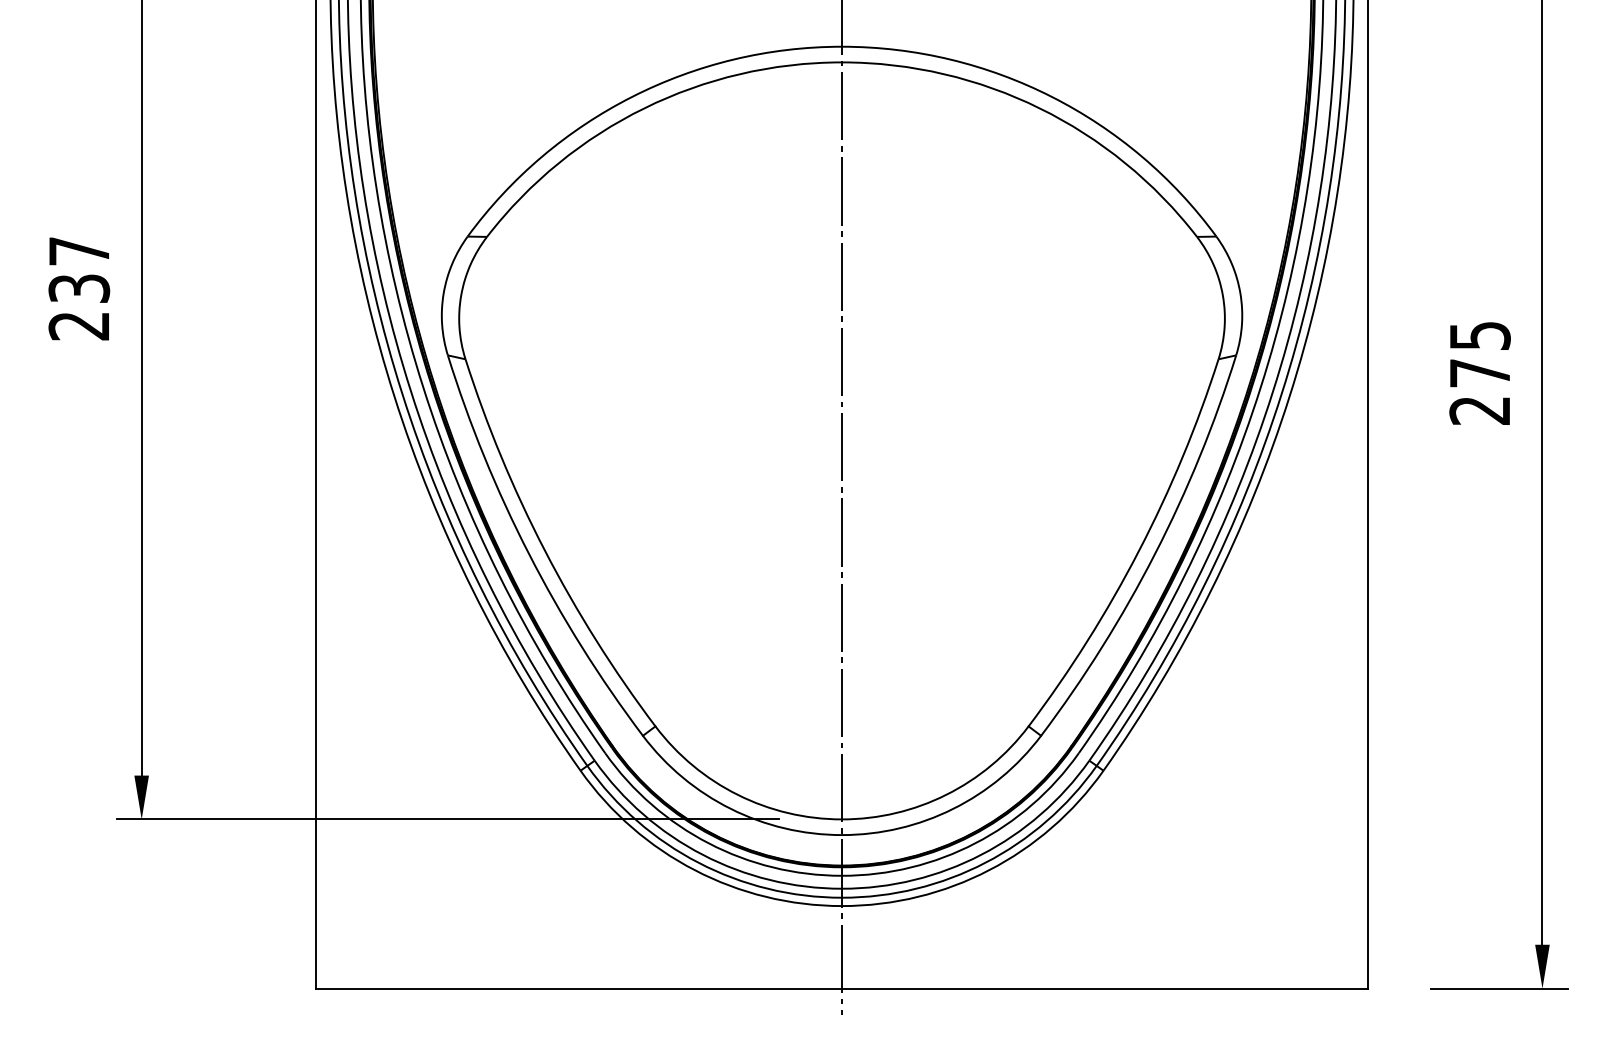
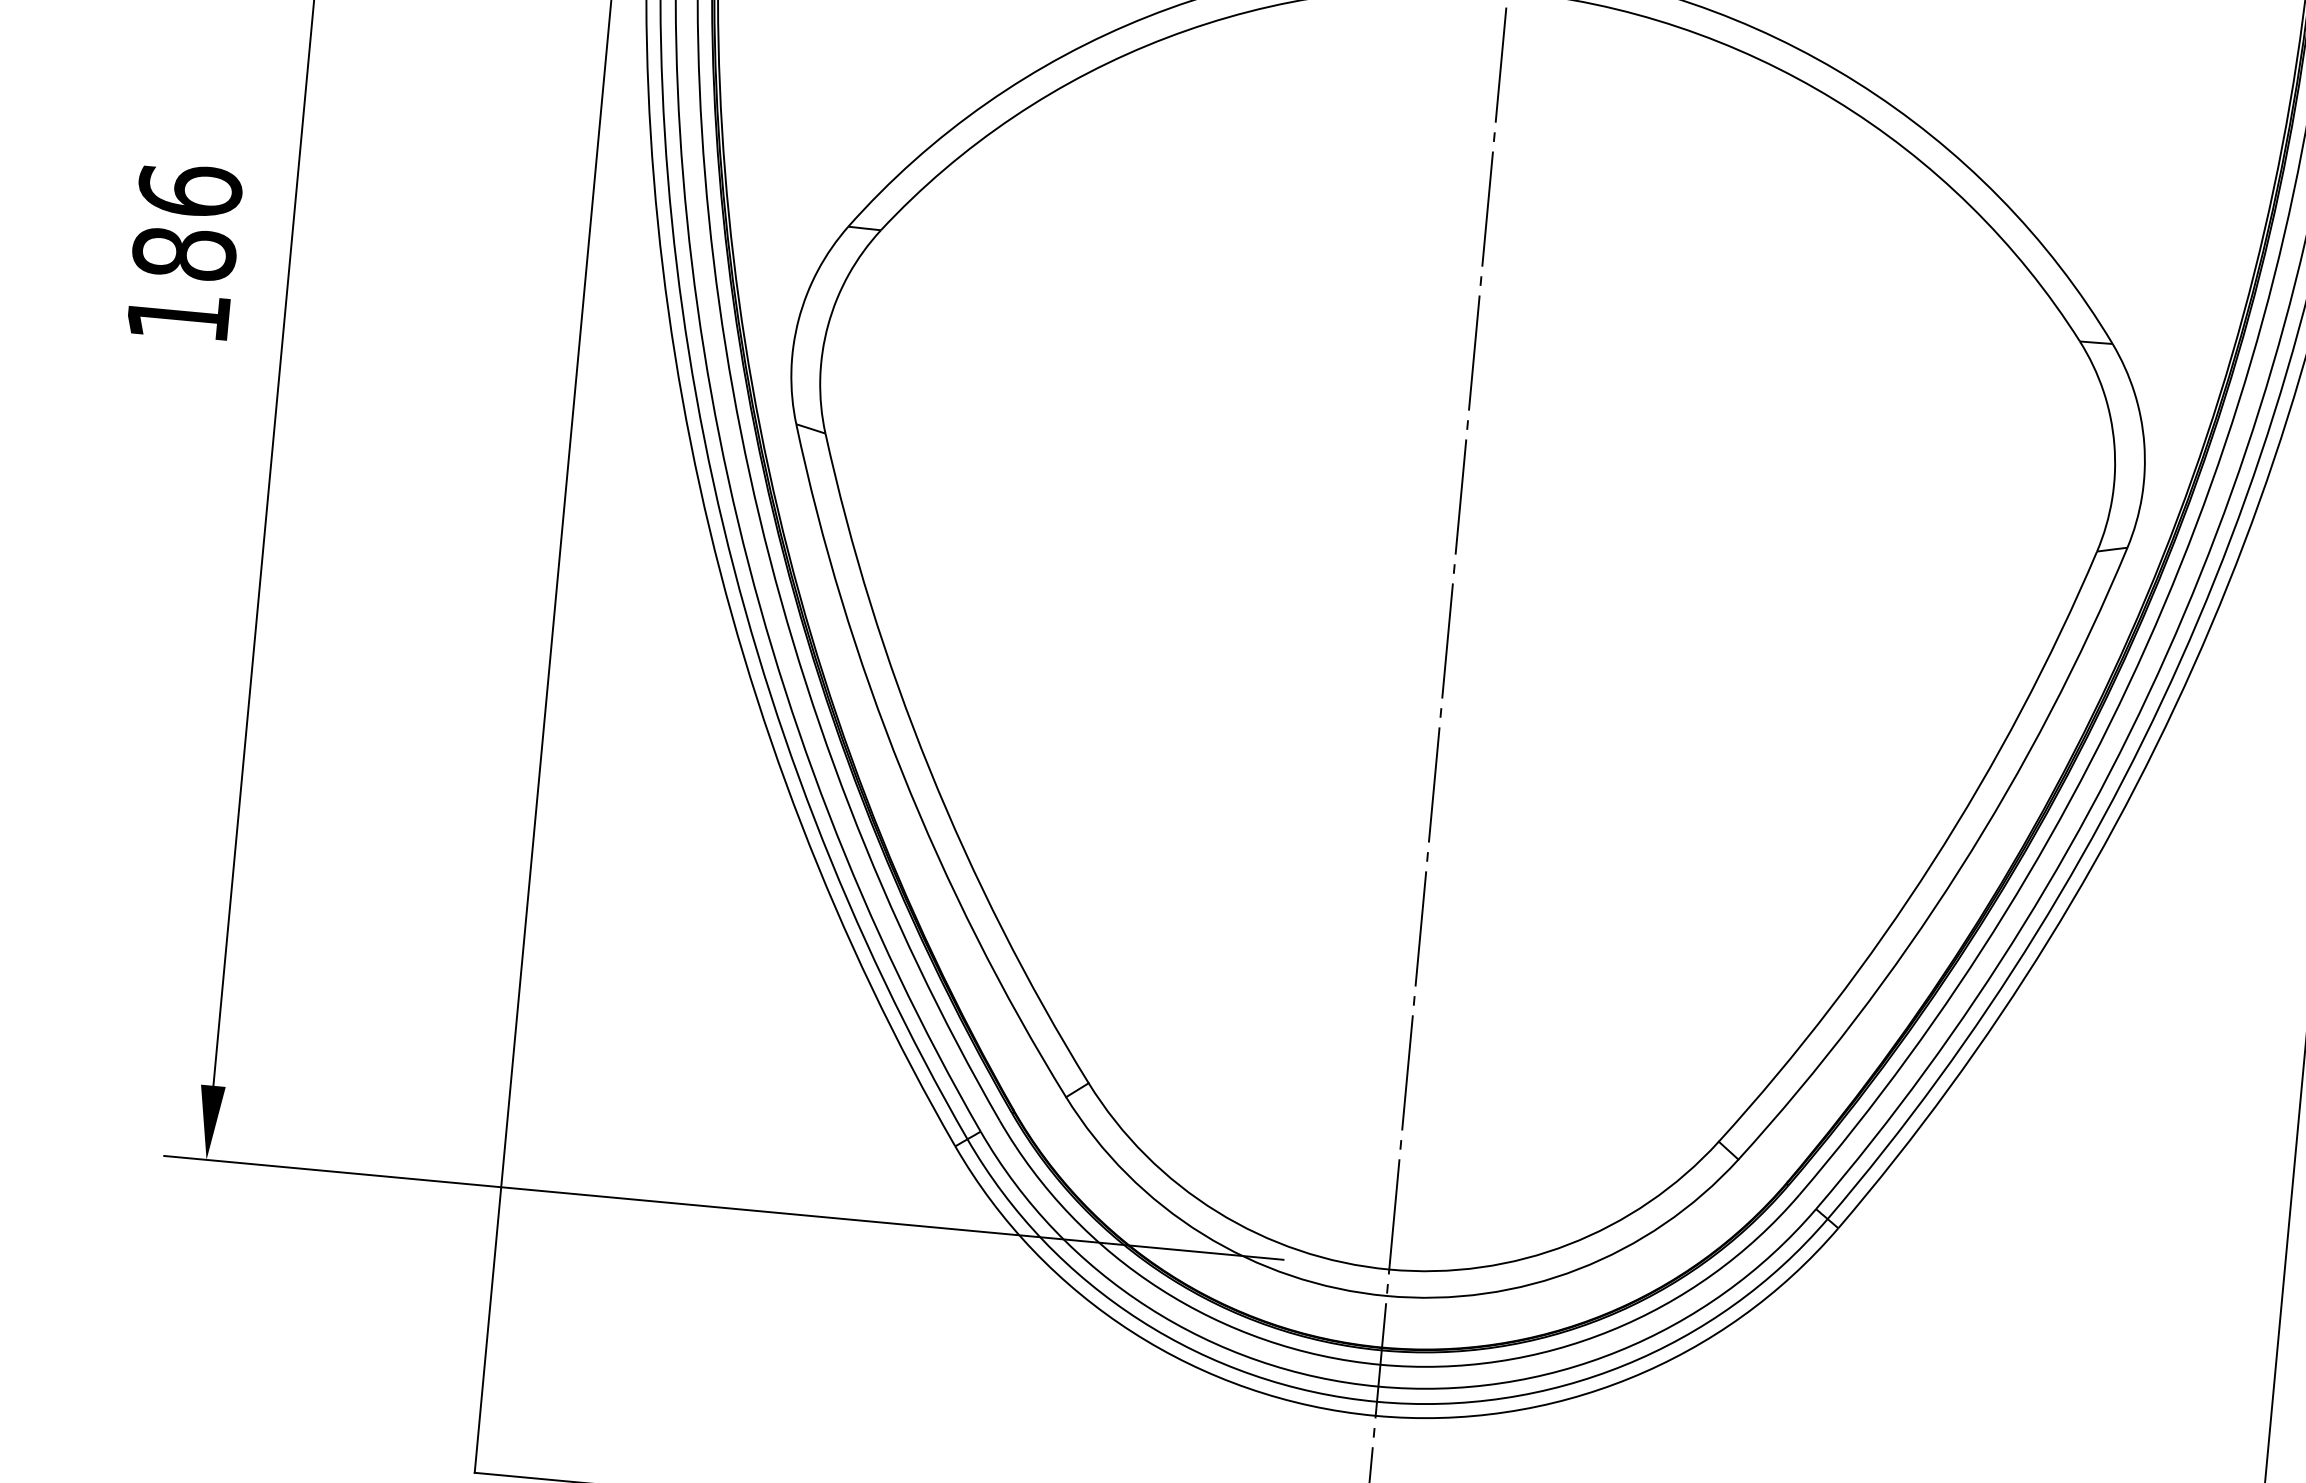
text: (79, 288) -> (184, 253), 237 -> 186

